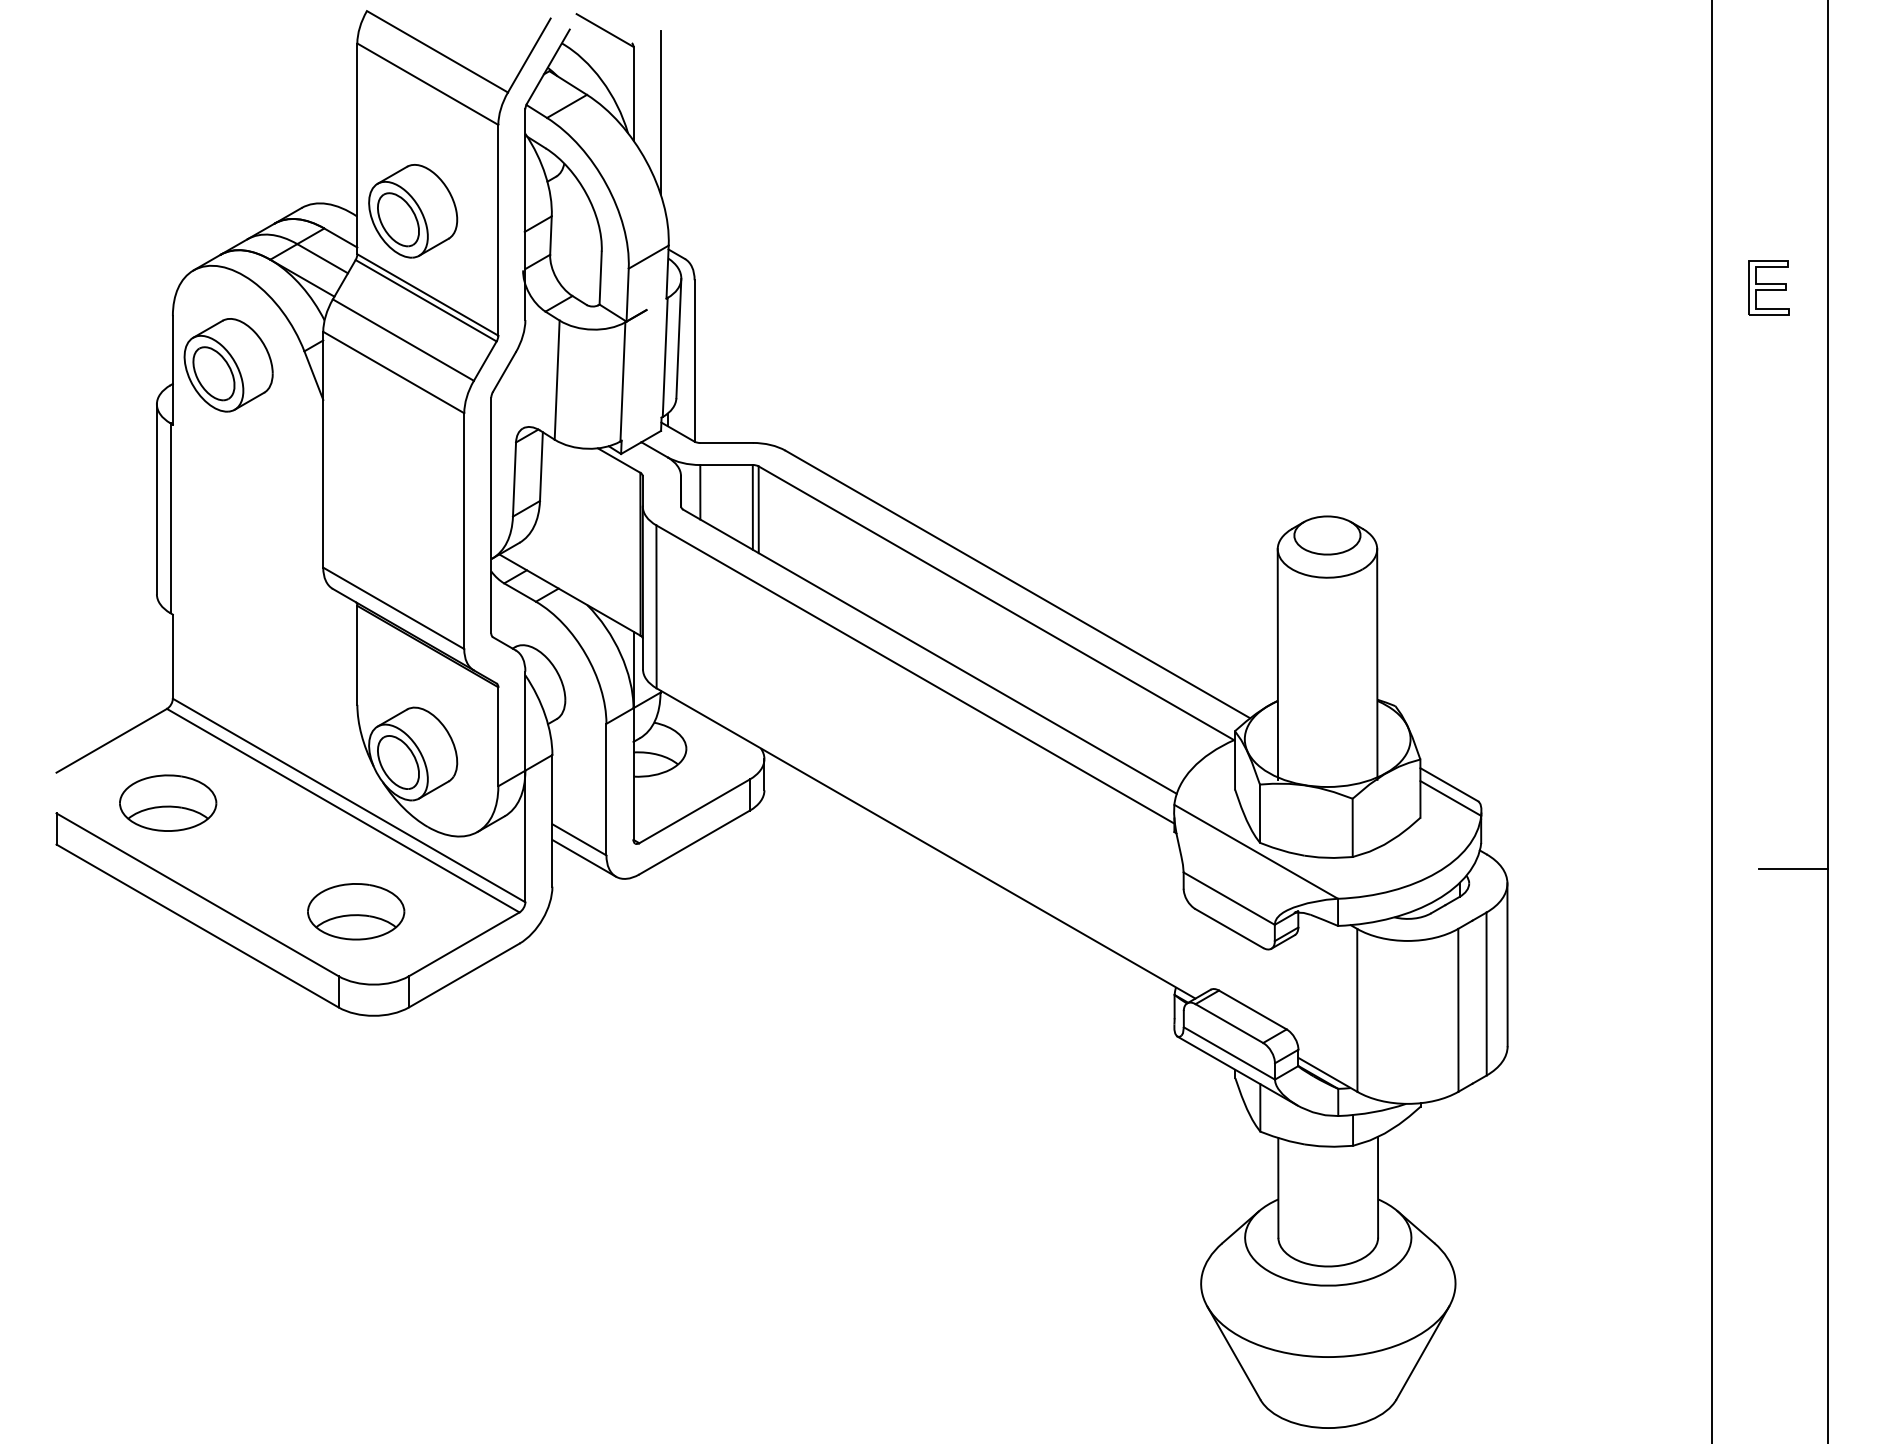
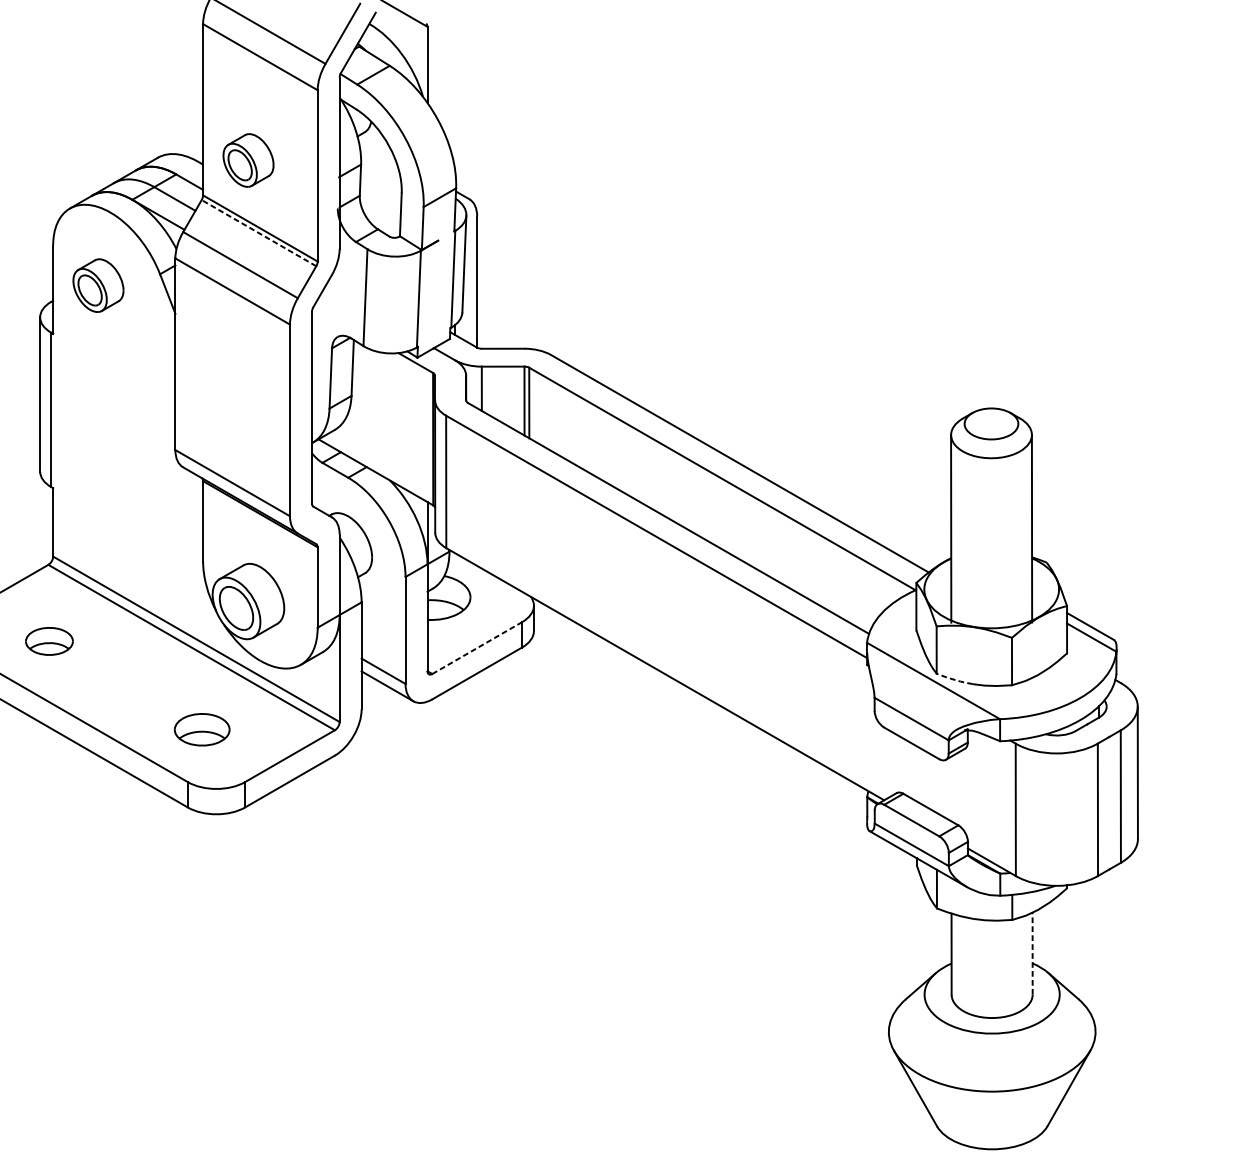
line: (660, 112) -> (449, 80), removed
part: (413, 211) -> (248, 160), size x0.7
line: (425, 300) -> (258, 232), solid -> dashed
part: (228, 365) -> (98, 285), size x0.7
part: (168, 802) -> (49, 640), size x0.6
line: (694, 811) -> (477, 648), solid -> dashed
line: (1281, 850) -> (954, 679), solid -> dashed
part: (356, 911) -> (202, 729), size x0.7
line: (1378, 1186) -> (1032, 953), solid -> dashed

